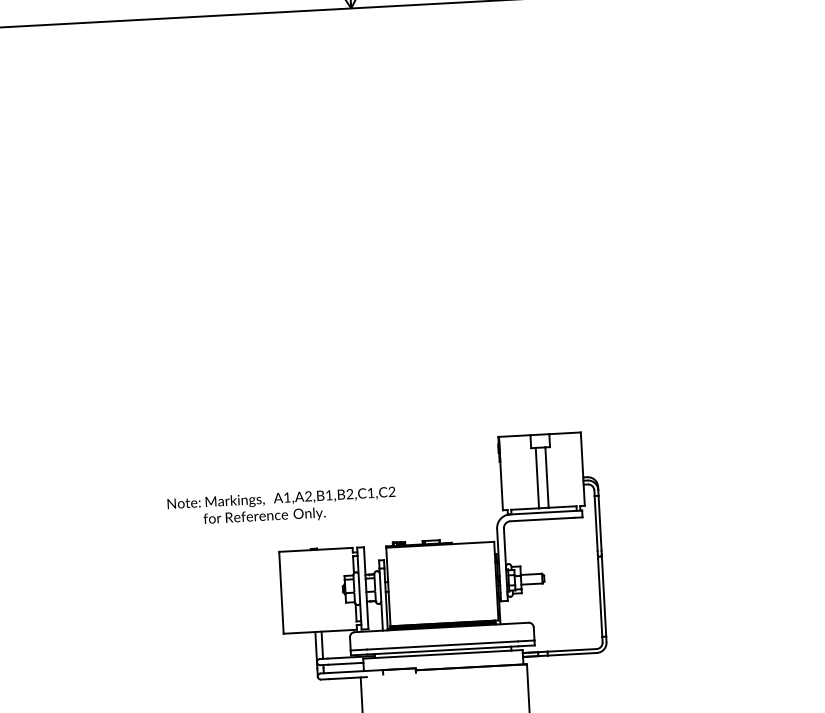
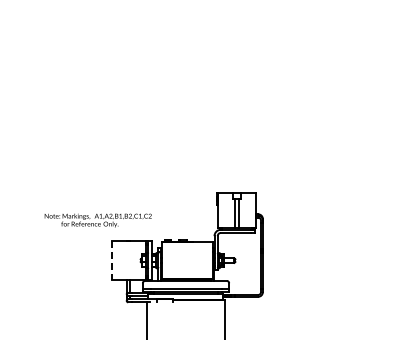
text: (280, 507) -> (97, 220), moved
line: (280, 594) -> (111, 261), solid -> dashed

